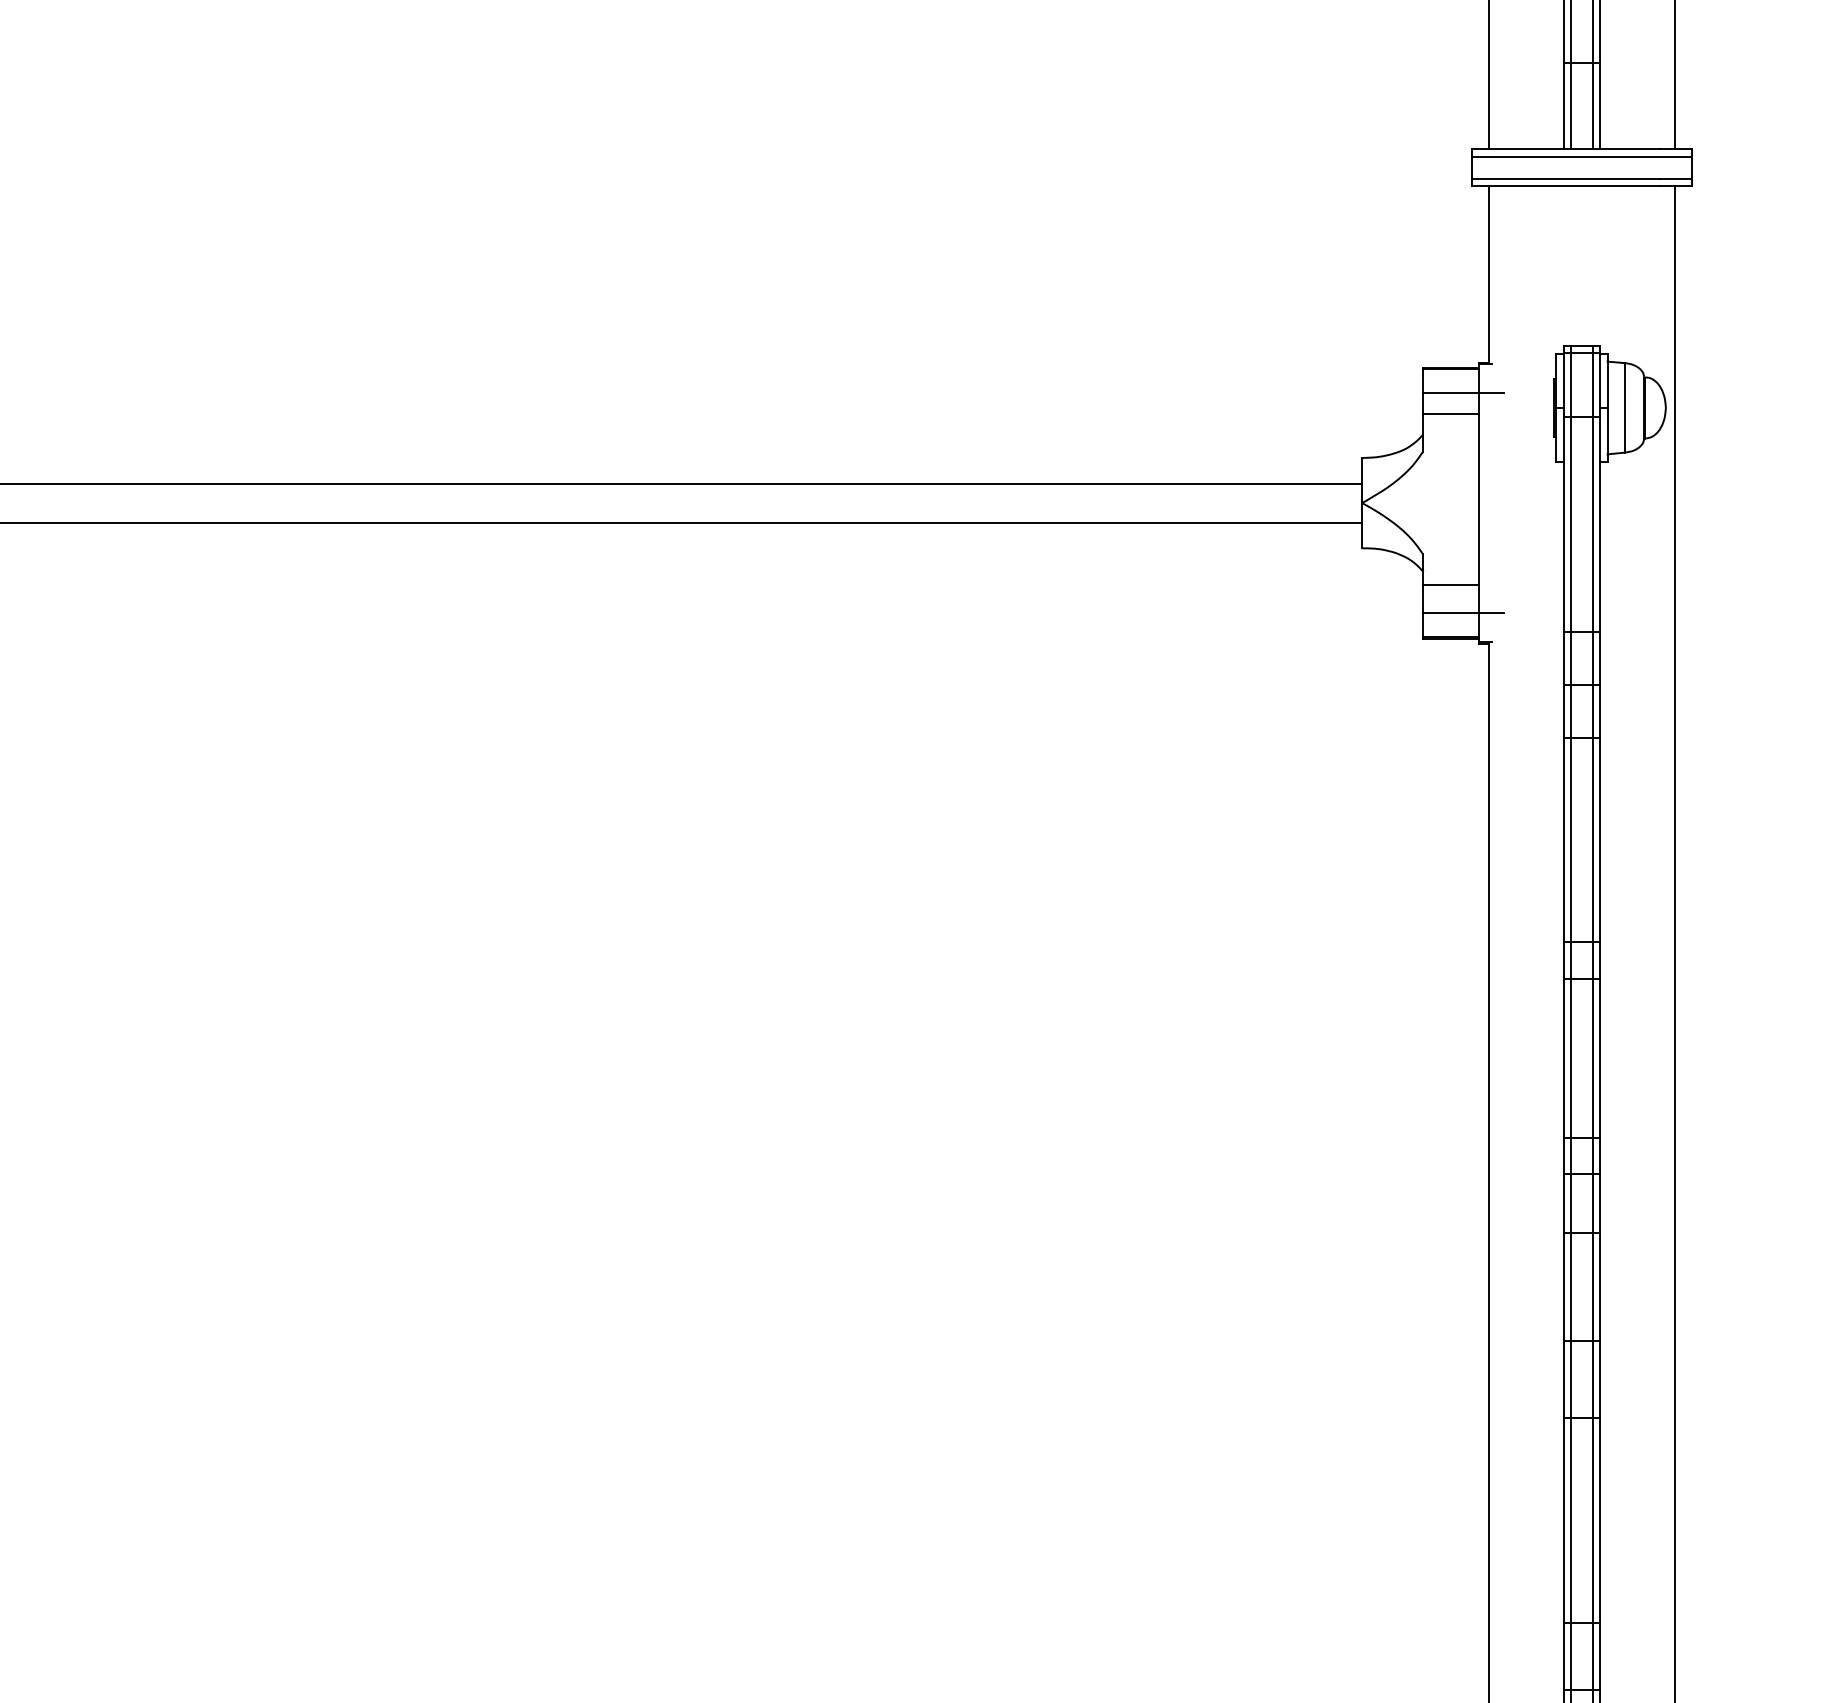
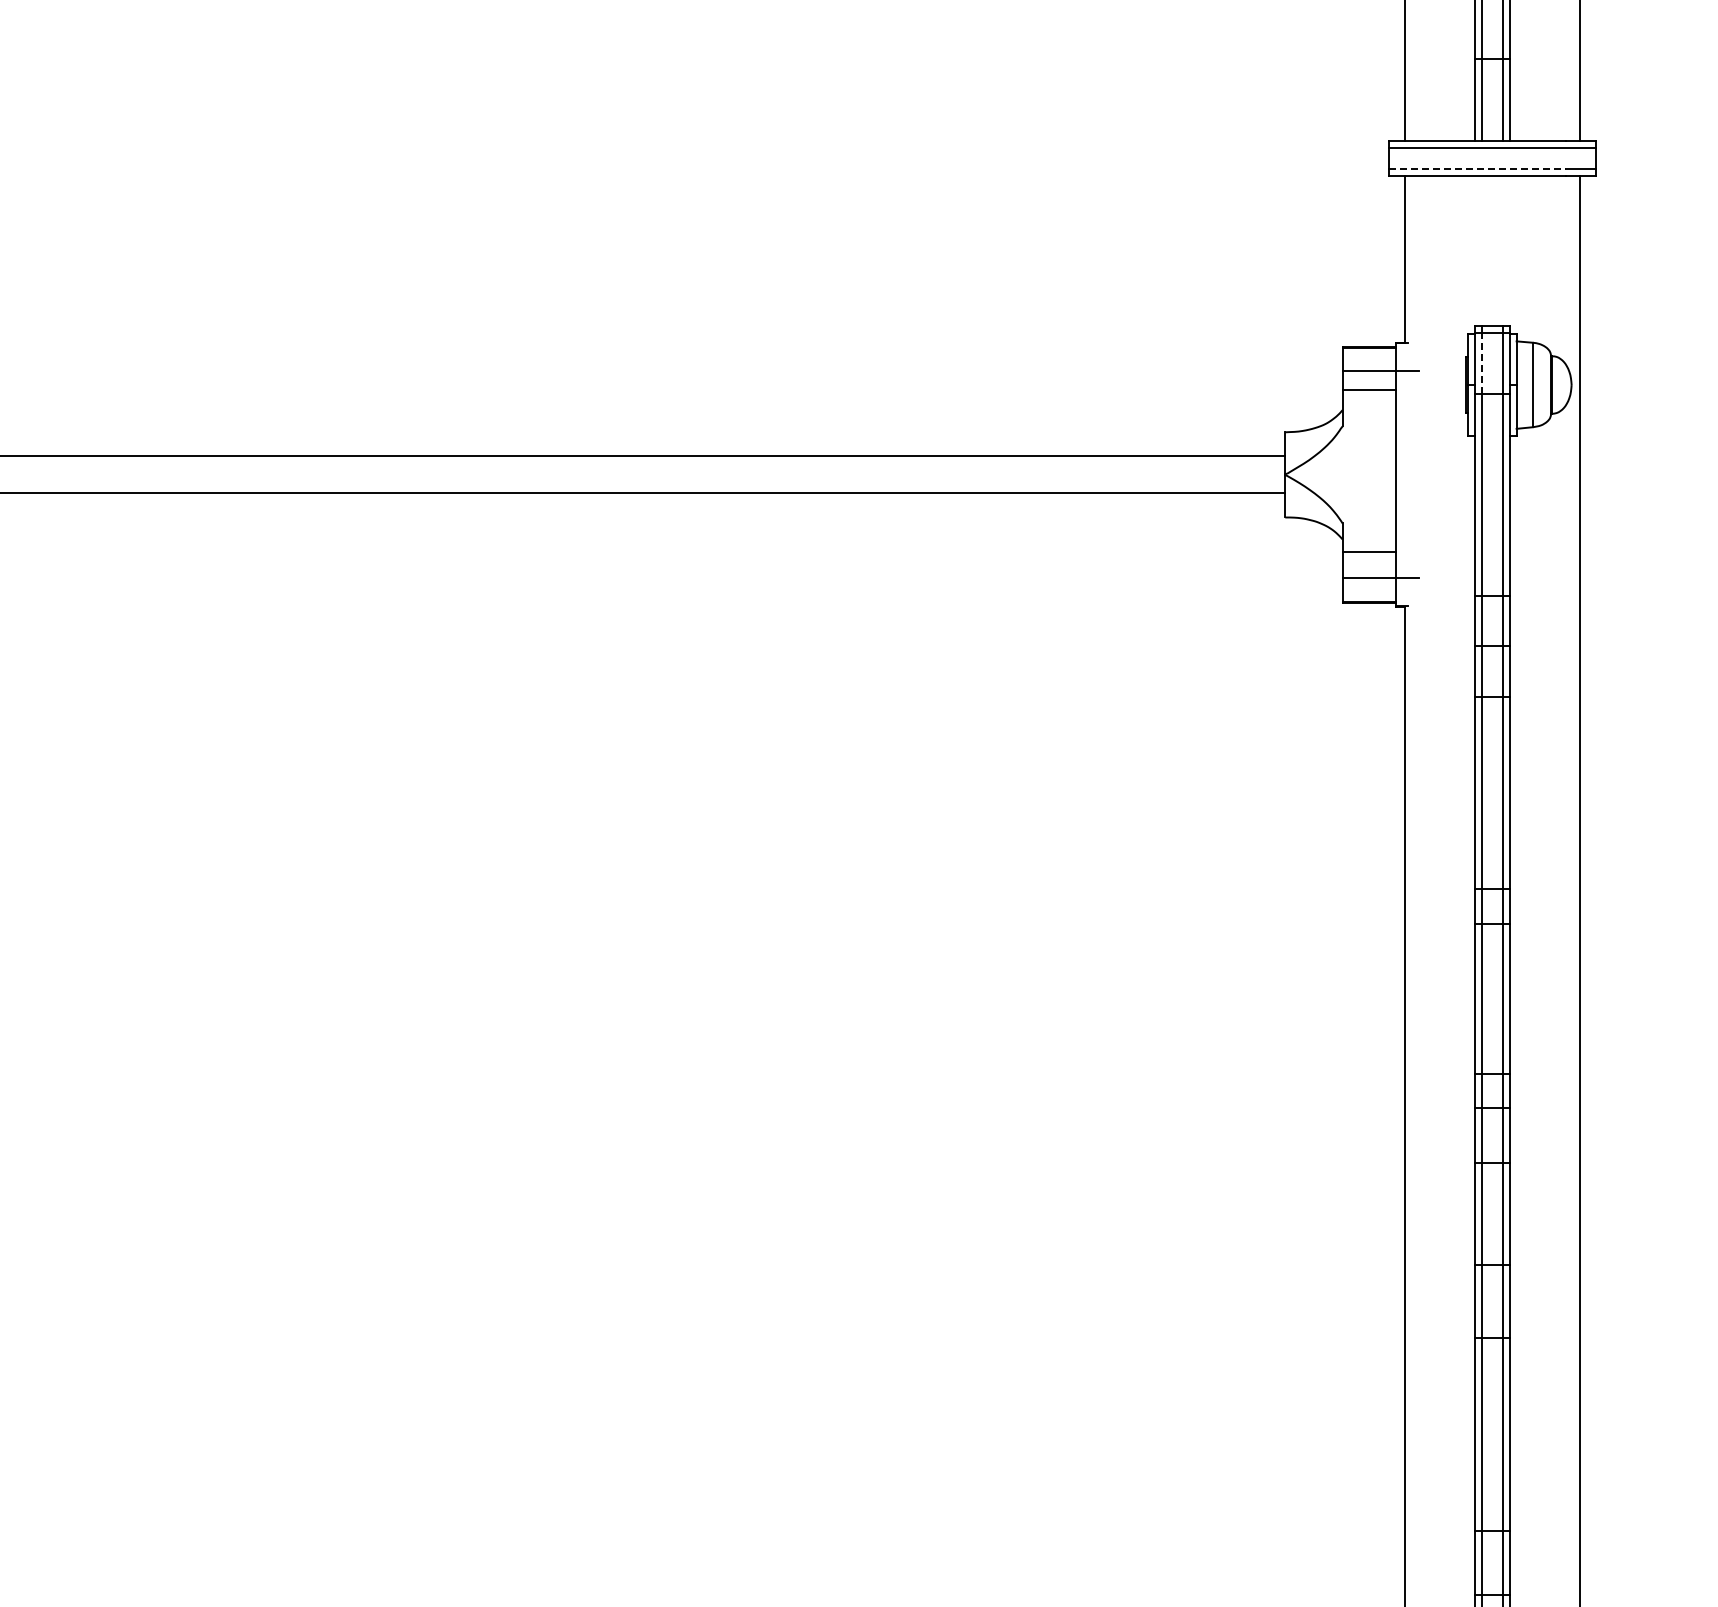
line: (1566, 178) -> (1477, 168), solid -> dashed
line: (1571, 385) -> (1482, 363), solid -> dashed

